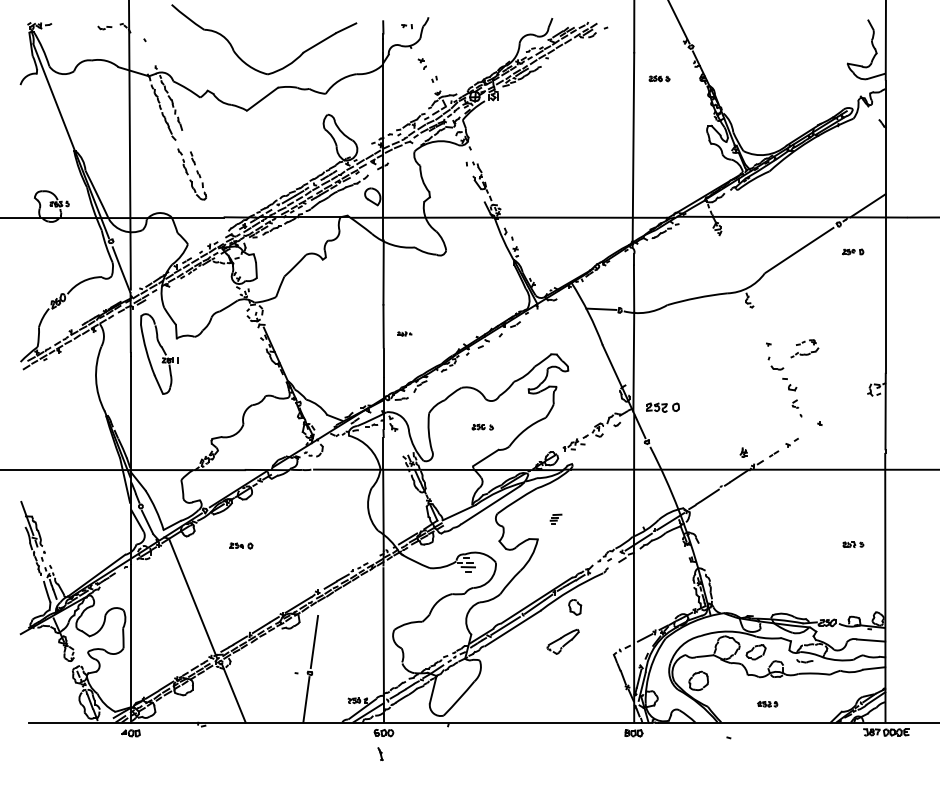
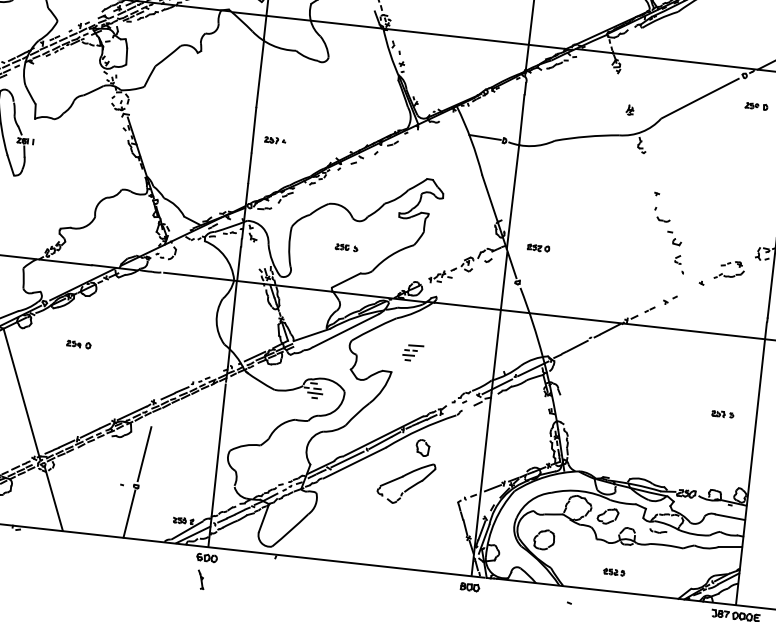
part: (404, 333) -> (275, 140), size x1.43
part: (804, 348) -> (729, 270), moved
part: (663, 407) -> (539, 248), size x0.62
part: (743, 452) -> (629, 110), moved
part: (555, 518) -> (412, 352), size x1.67
part: (562, 641) -> (405, 482), size x1.67
part: (380, 753) -> (201, 579), size x1.43

